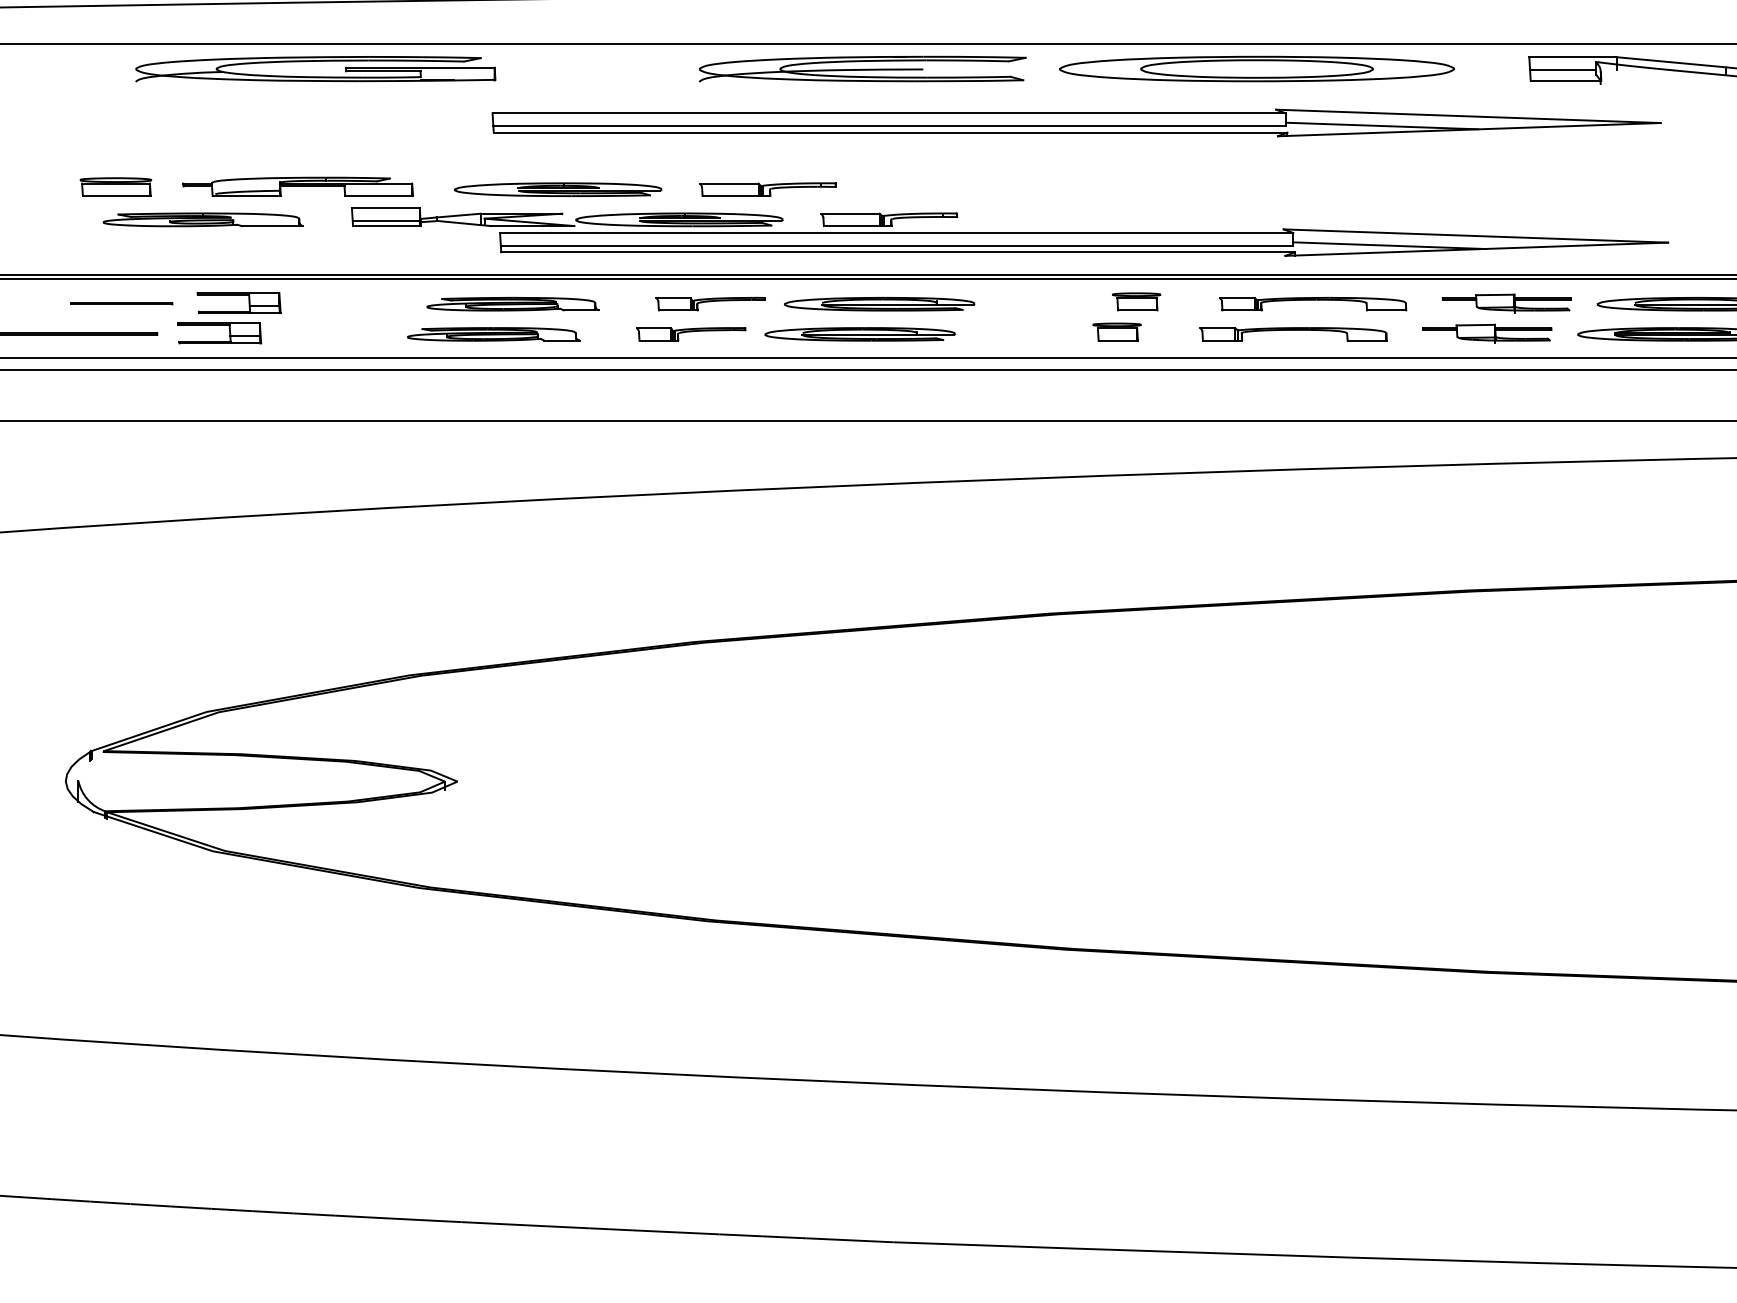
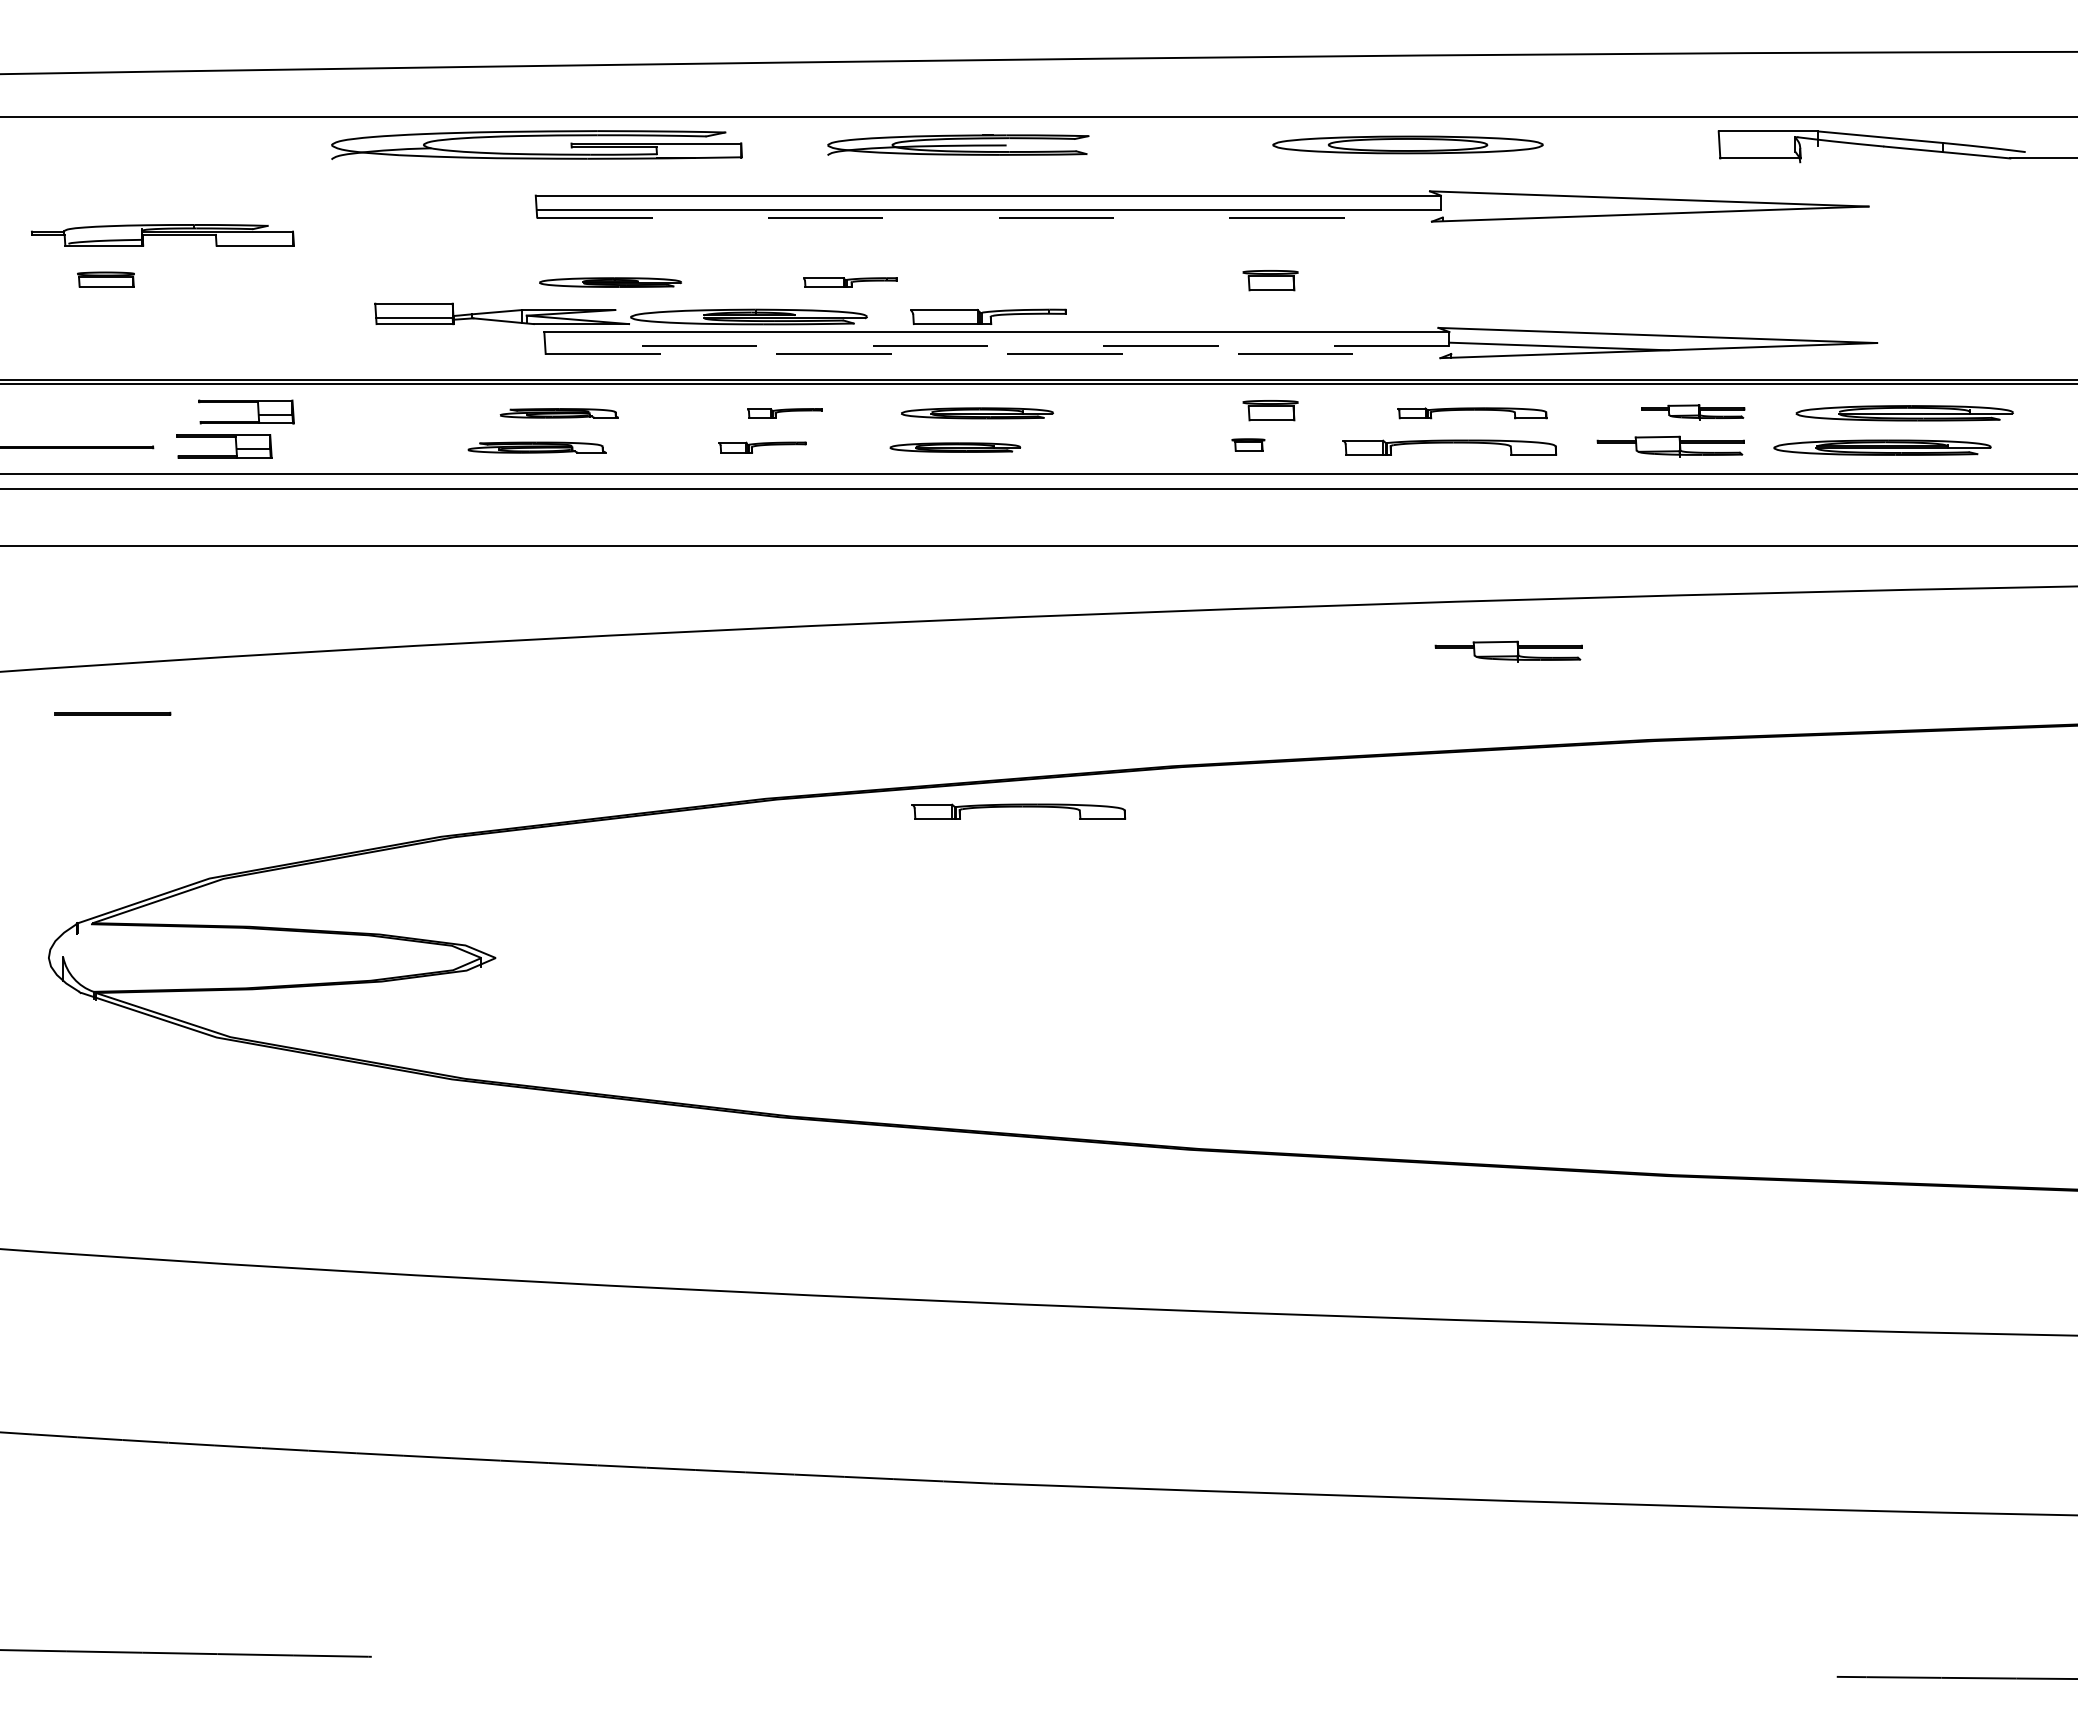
part: (315, 61) -> (536, 136), moved
part: (1256, 68) -> (1407, 144), size x0.6
part: (863, 69) -> (958, 145), size x0.7
line: (1563, 69) -> (1757, 145), removed
line: (1381, 125) -> (1550, 209), removed
line: (890, 132) -> (989, 217), solid -> dashed
part: (115, 186) -> (105, 279), size x0.7
part: (297, 186) -> (162, 235), moved
part: (1136, 187) -> (1270, 280), added
part: (558, 189) -> (610, 282), size x0.6
part: (768, 189) -> (850, 282), size x0.6
part: (203, 219) -> (205, 316), removed
line: (896, 245) -> (996, 346), solid -> dashed
line: (898, 252) -> (998, 354), solid -> dashed
line: (121, 303) -> (112, 713), moved
part: (1507, 303) -> (1693, 412), size x0.7
part: (513, 304) -> (559, 413), size x0.6
part: (710, 304) -> (784, 413), size x0.6
part: (879, 304) -> (977, 413), size x0.7
part: (1313, 304) -> (1472, 413), size x0.7
part: (1117, 331) -> (1248, 444), size x0.6
part: (493, 334) -> (536, 447), size x0.7
part: (691, 334) -> (762, 447), size x0.7
part: (860, 334) -> (955, 447), size x0.6
part: (1345, 512) -> (1508, 651), added
part: (915, 653) -> (1018, 811), added

